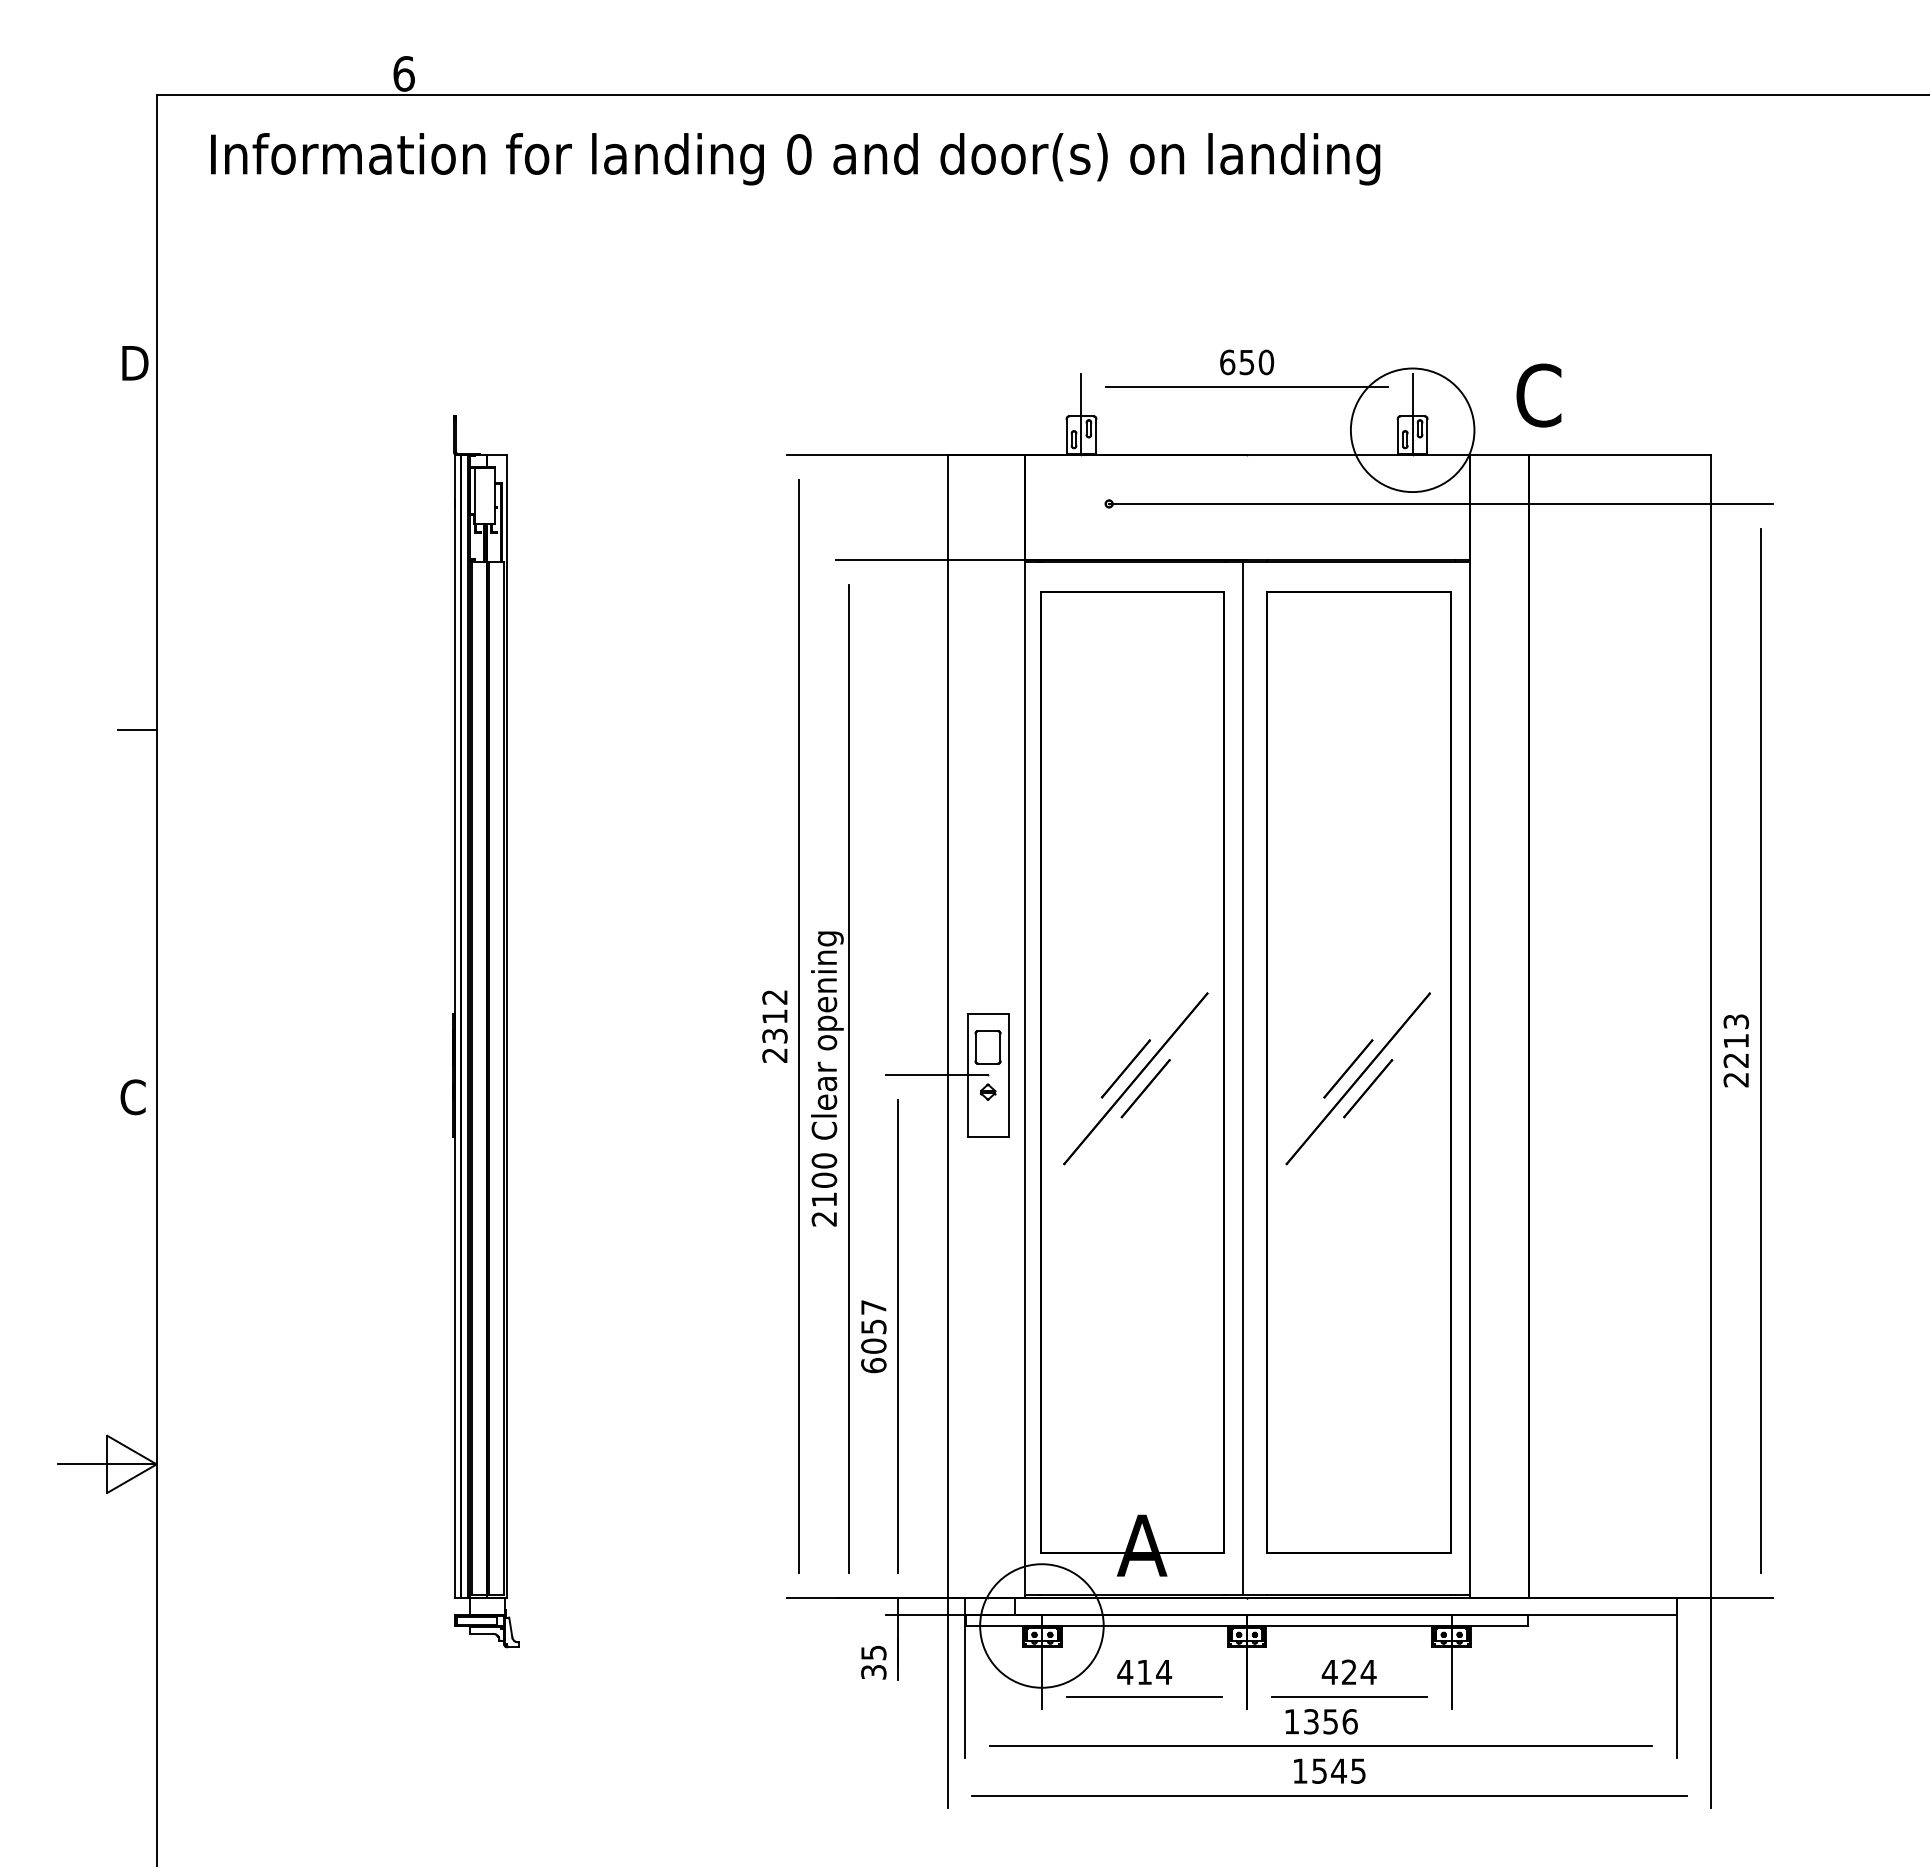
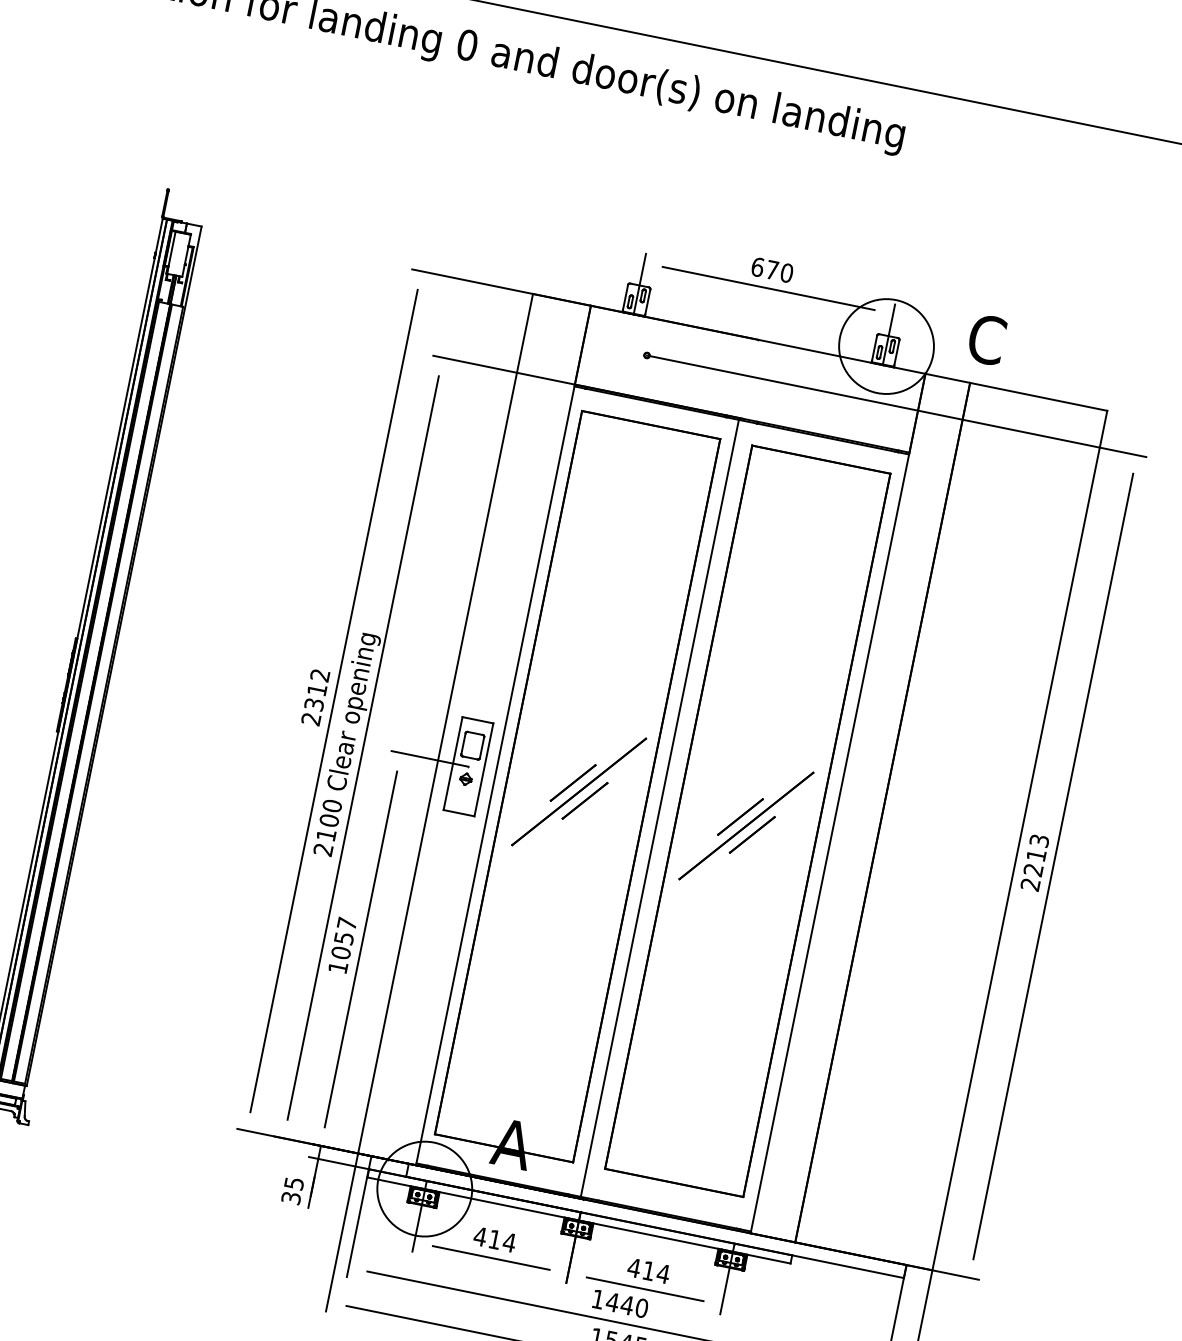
text: (1246, 362) -> (771, 270), 650 -> 670
text: (873, 1365) -> (337, 967), 6057 -> 1057
text: (1349, 1671) -> (649, 1270), 424 -> 414
text: (1330, 1721) -> (627, 1305), 1356 -> 1440

